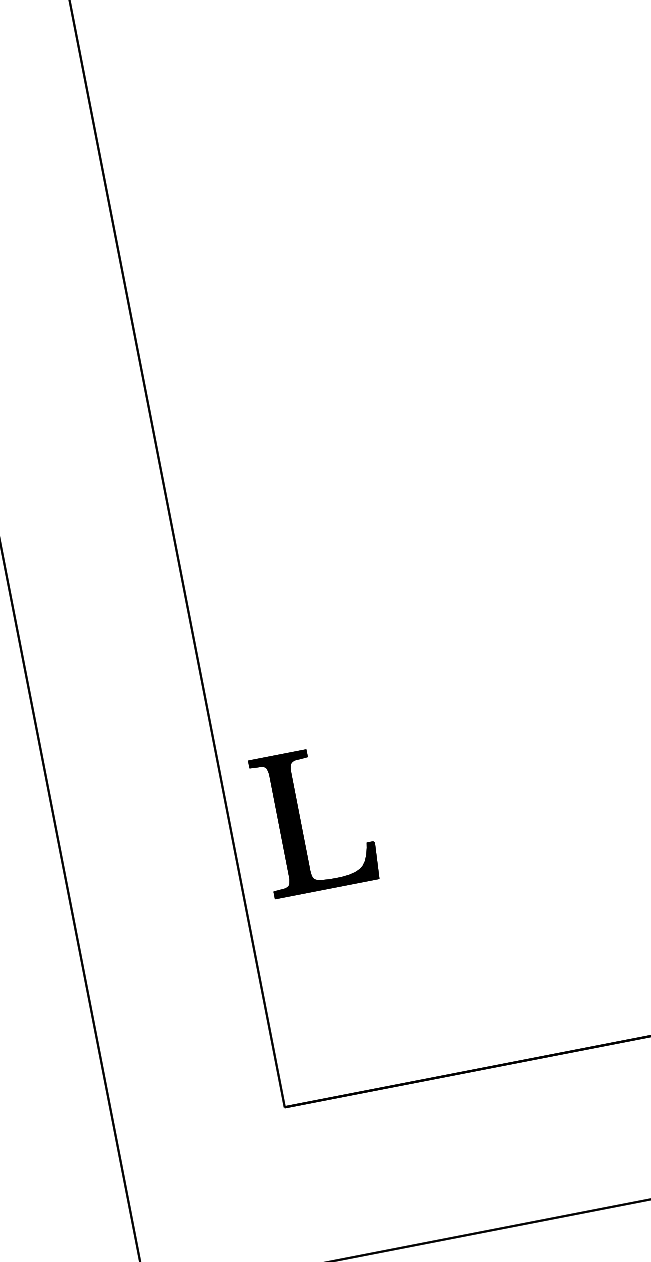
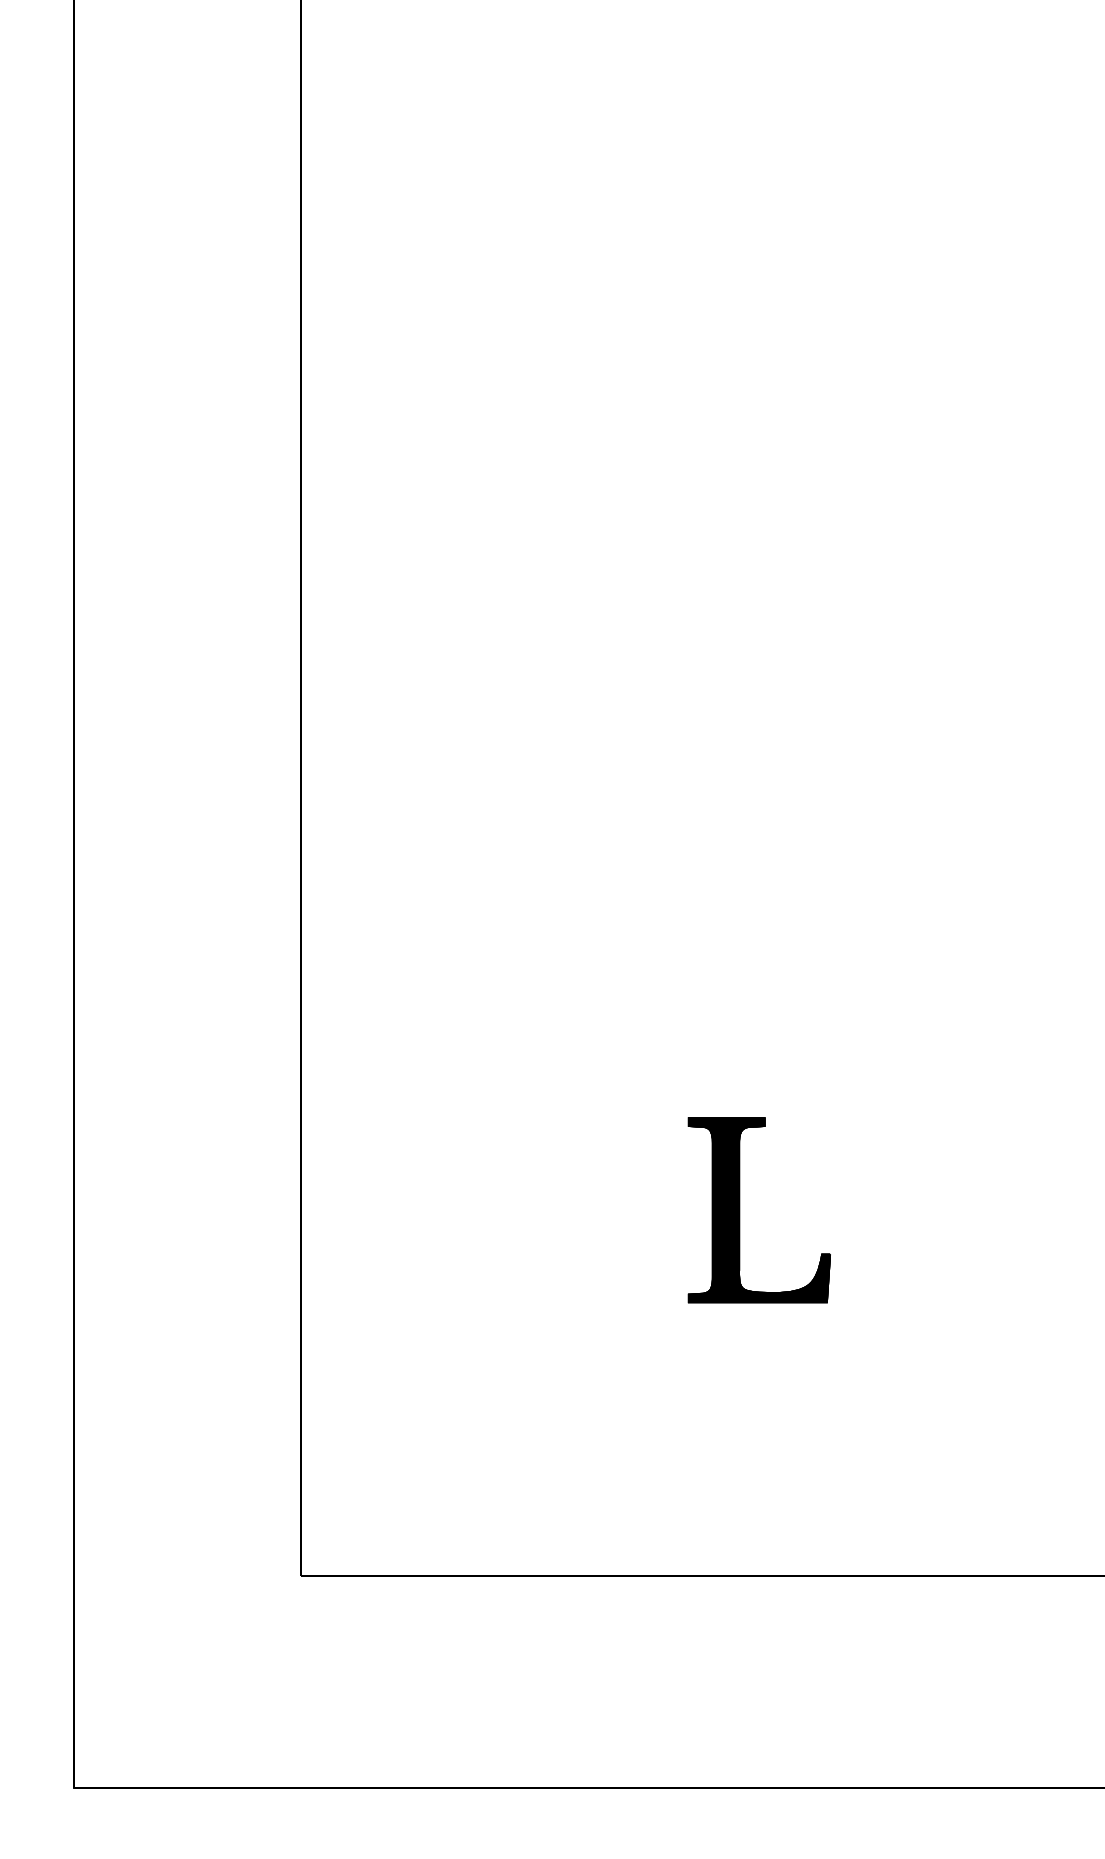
part: (300, 822) -> (740, 1210), moved

